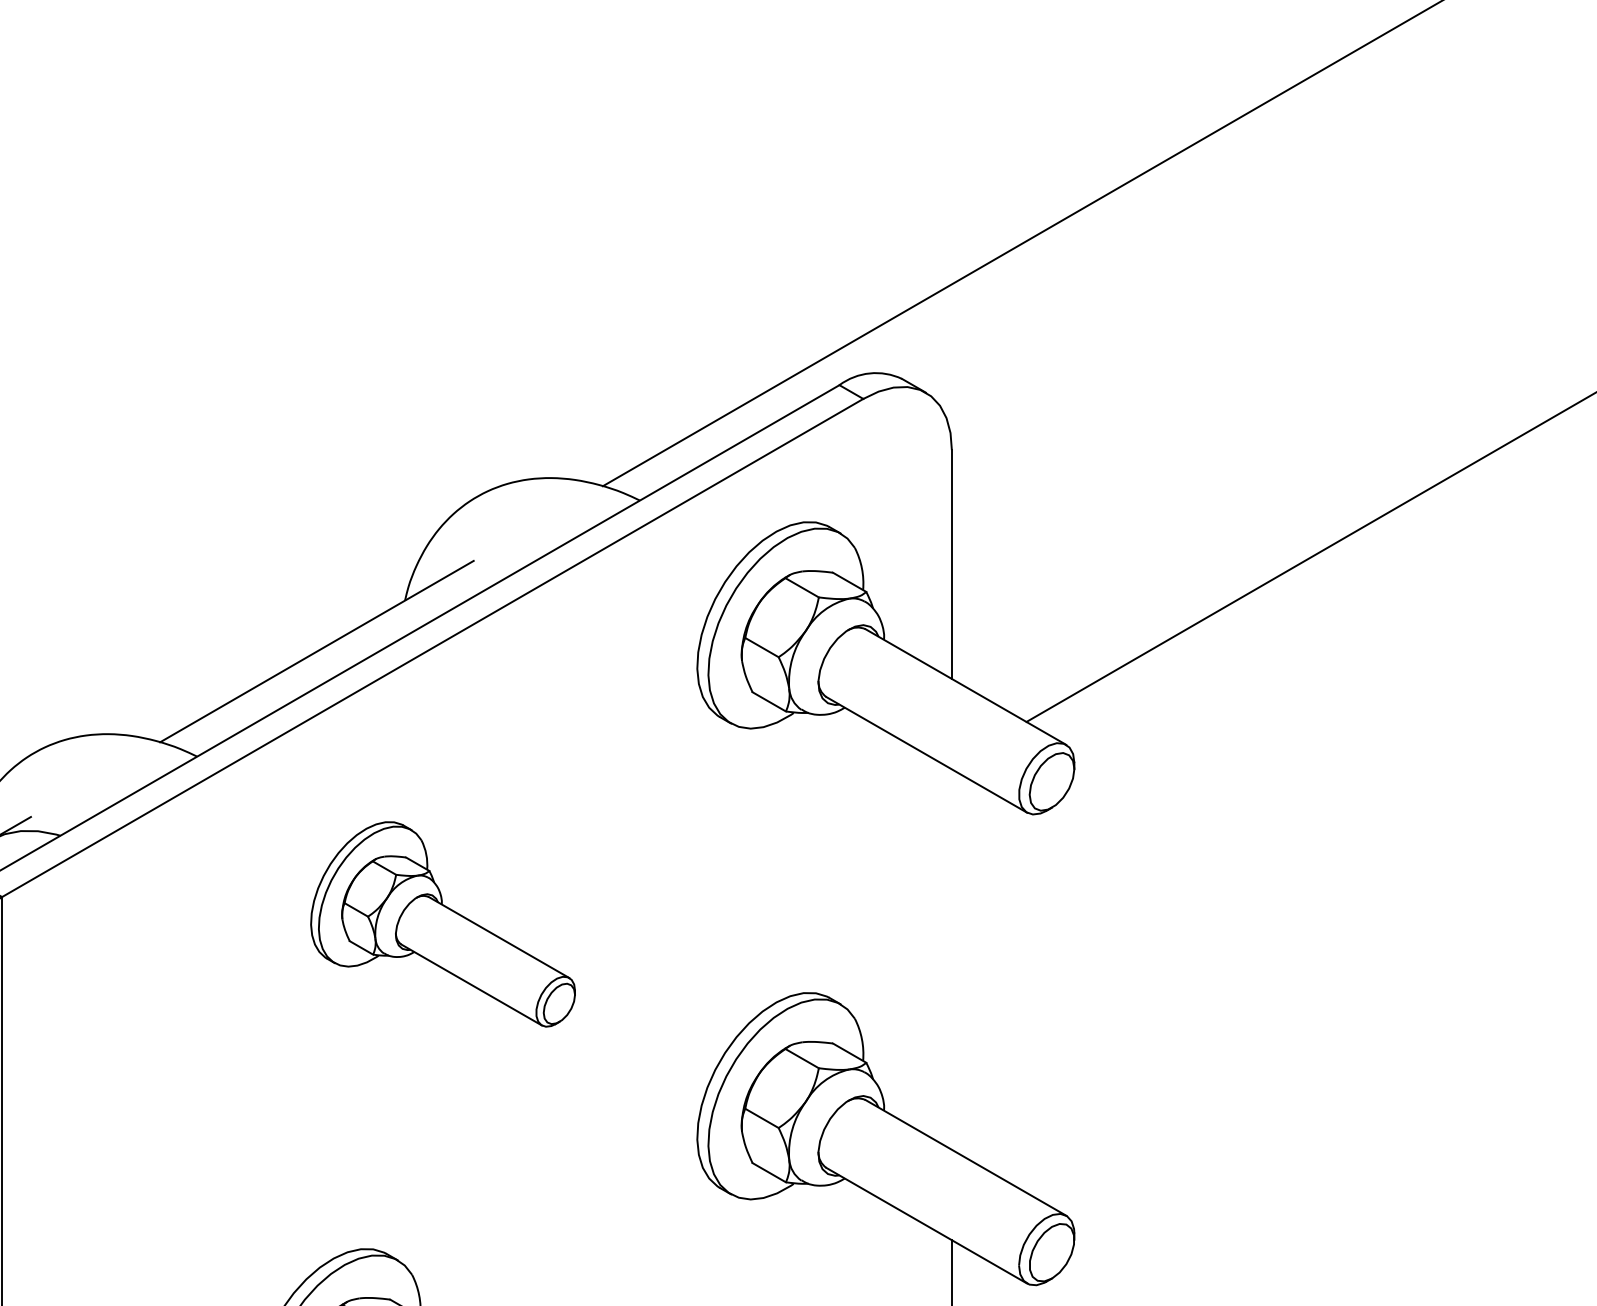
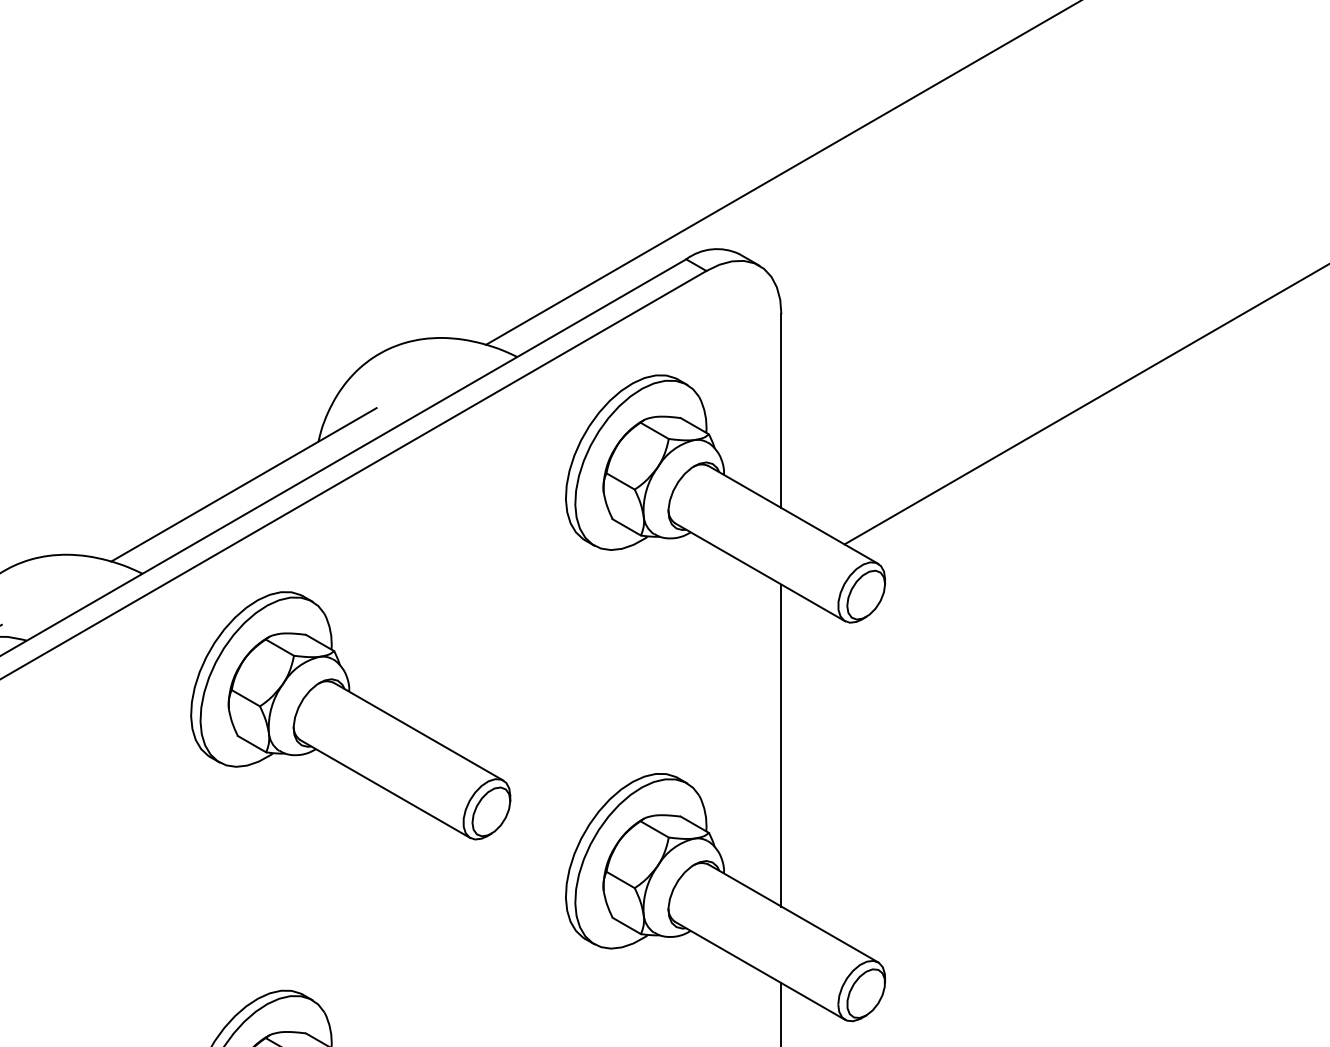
part: (442, 924) -> (350, 715), size x1.43
line: (951, 959) -> (781, 745), added

